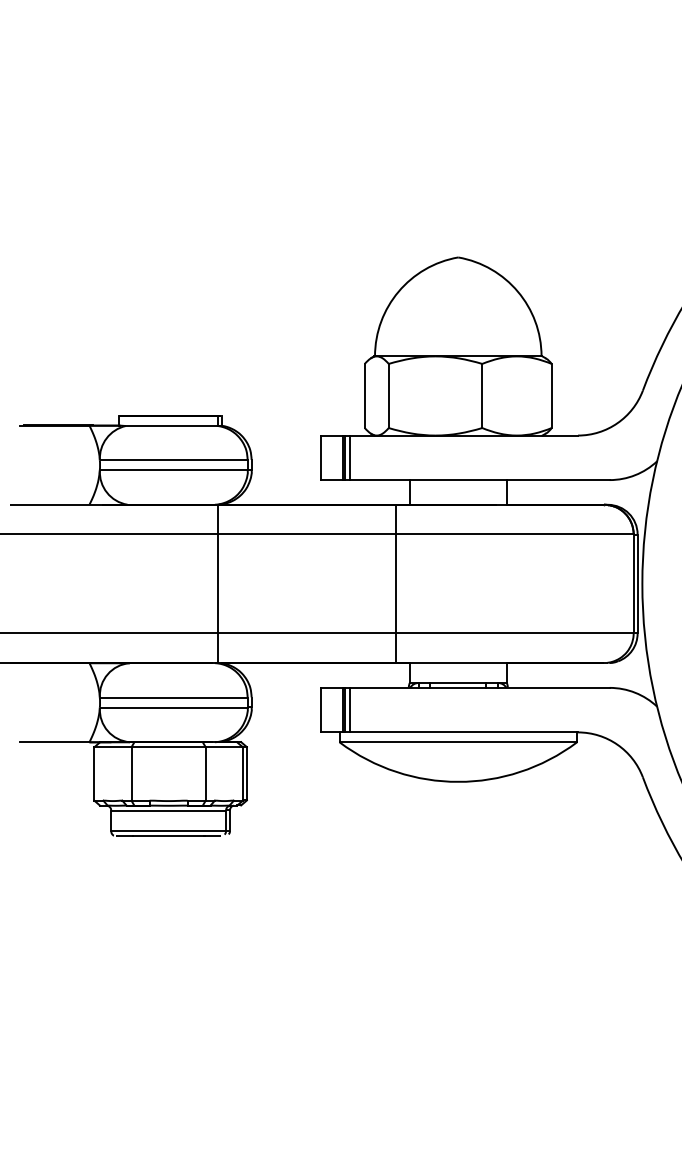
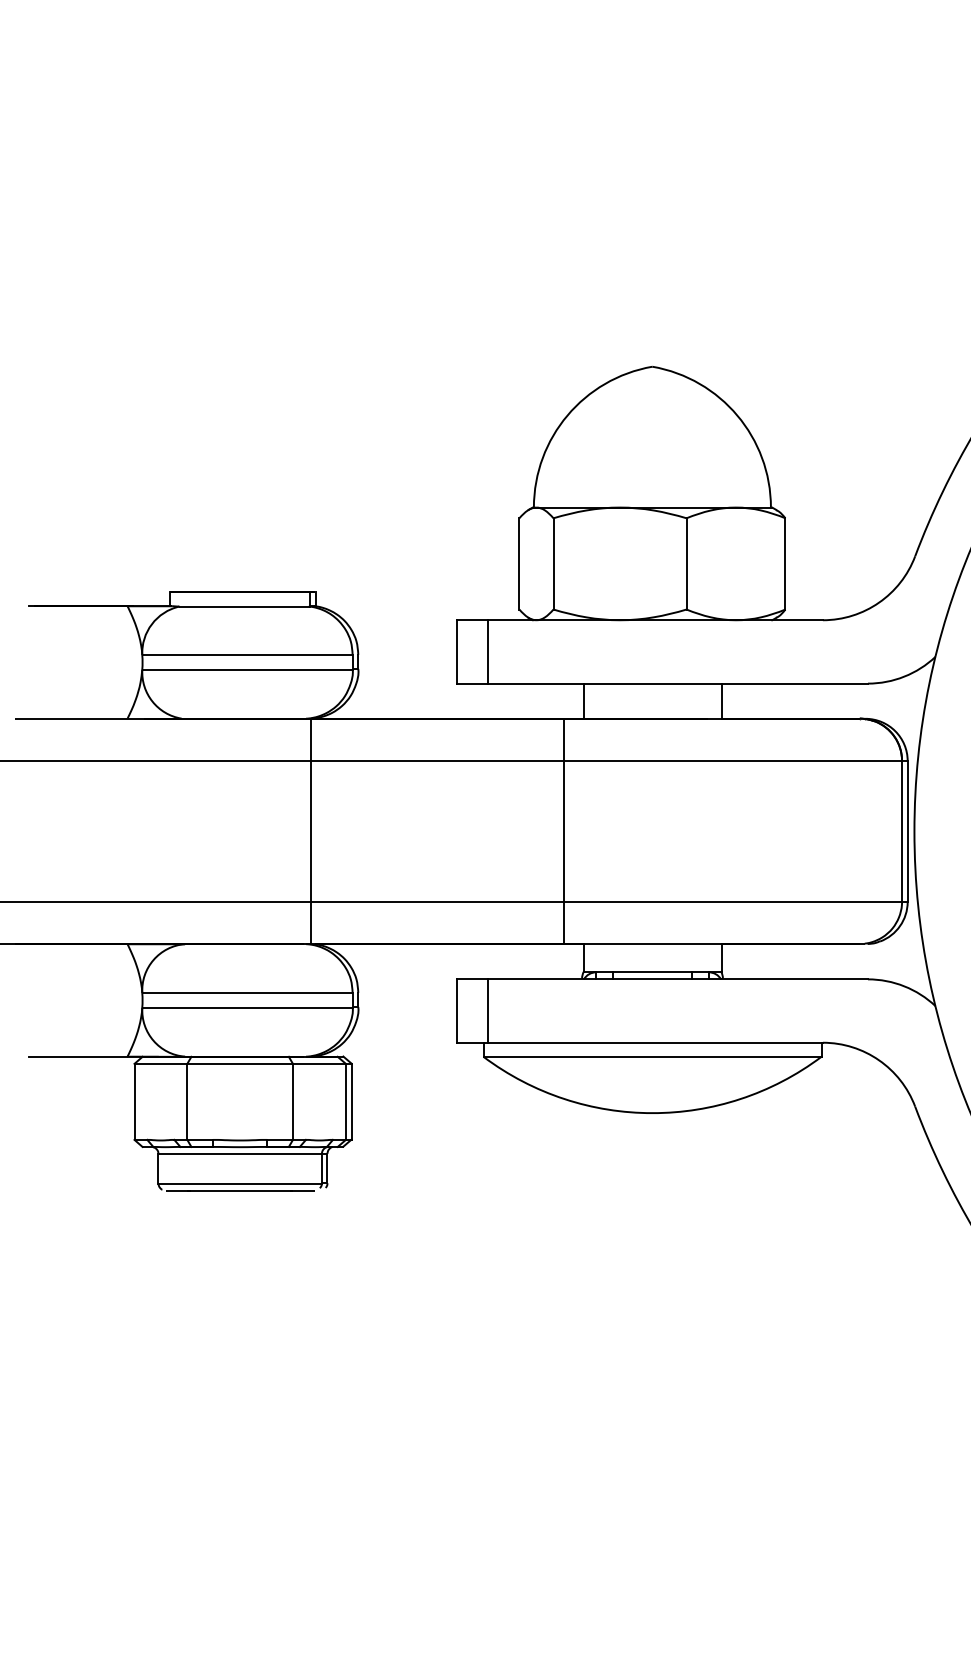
line: (345, 457) -> (491, 651), removed
line: (350, 457) -> (498, 651), removed
line: (345, 709) -> (491, 1010), removed
line: (350, 709) -> (498, 1010), removed

